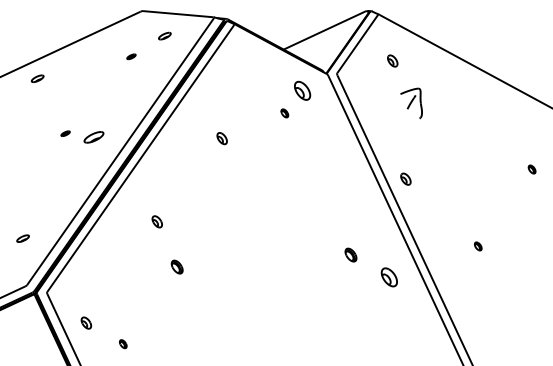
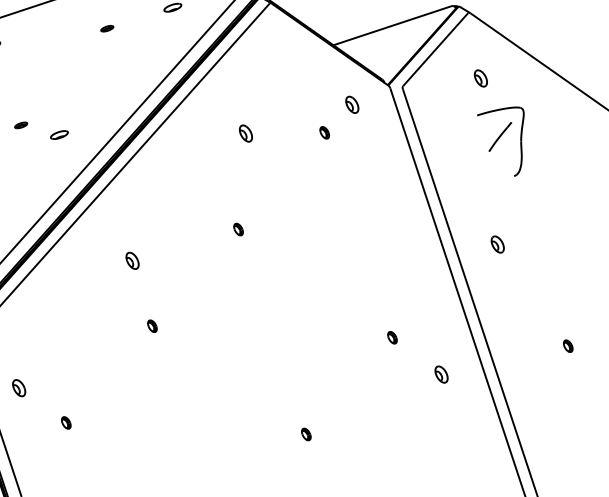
part: (131, 56) -> (107, 28), moved
part: (301, 90) -> (351, 104), size x0.62
part: (411, 103) -> (499, 139), size x1.67
part: (93, 137) -> (58, 135), size x0.62
part: (221, 138) -> (245, 133), moved
part: (405, 178) -> (497, 243), moved
part: (230, 190) -> (237, 229), added
part: (350, 255) -> (391, 338), size x0.62
part: (176, 267) -> (151, 326), size x0.62
part: (389, 277) -> (441, 374), size x0.62
part: (296, 332) -> (305, 434), added

